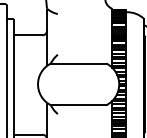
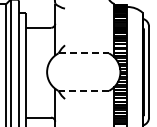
line: (79, 63) -> (84, 53), solid -> dashed
line: (78, 104) -> (83, 90), solid -> dashed

